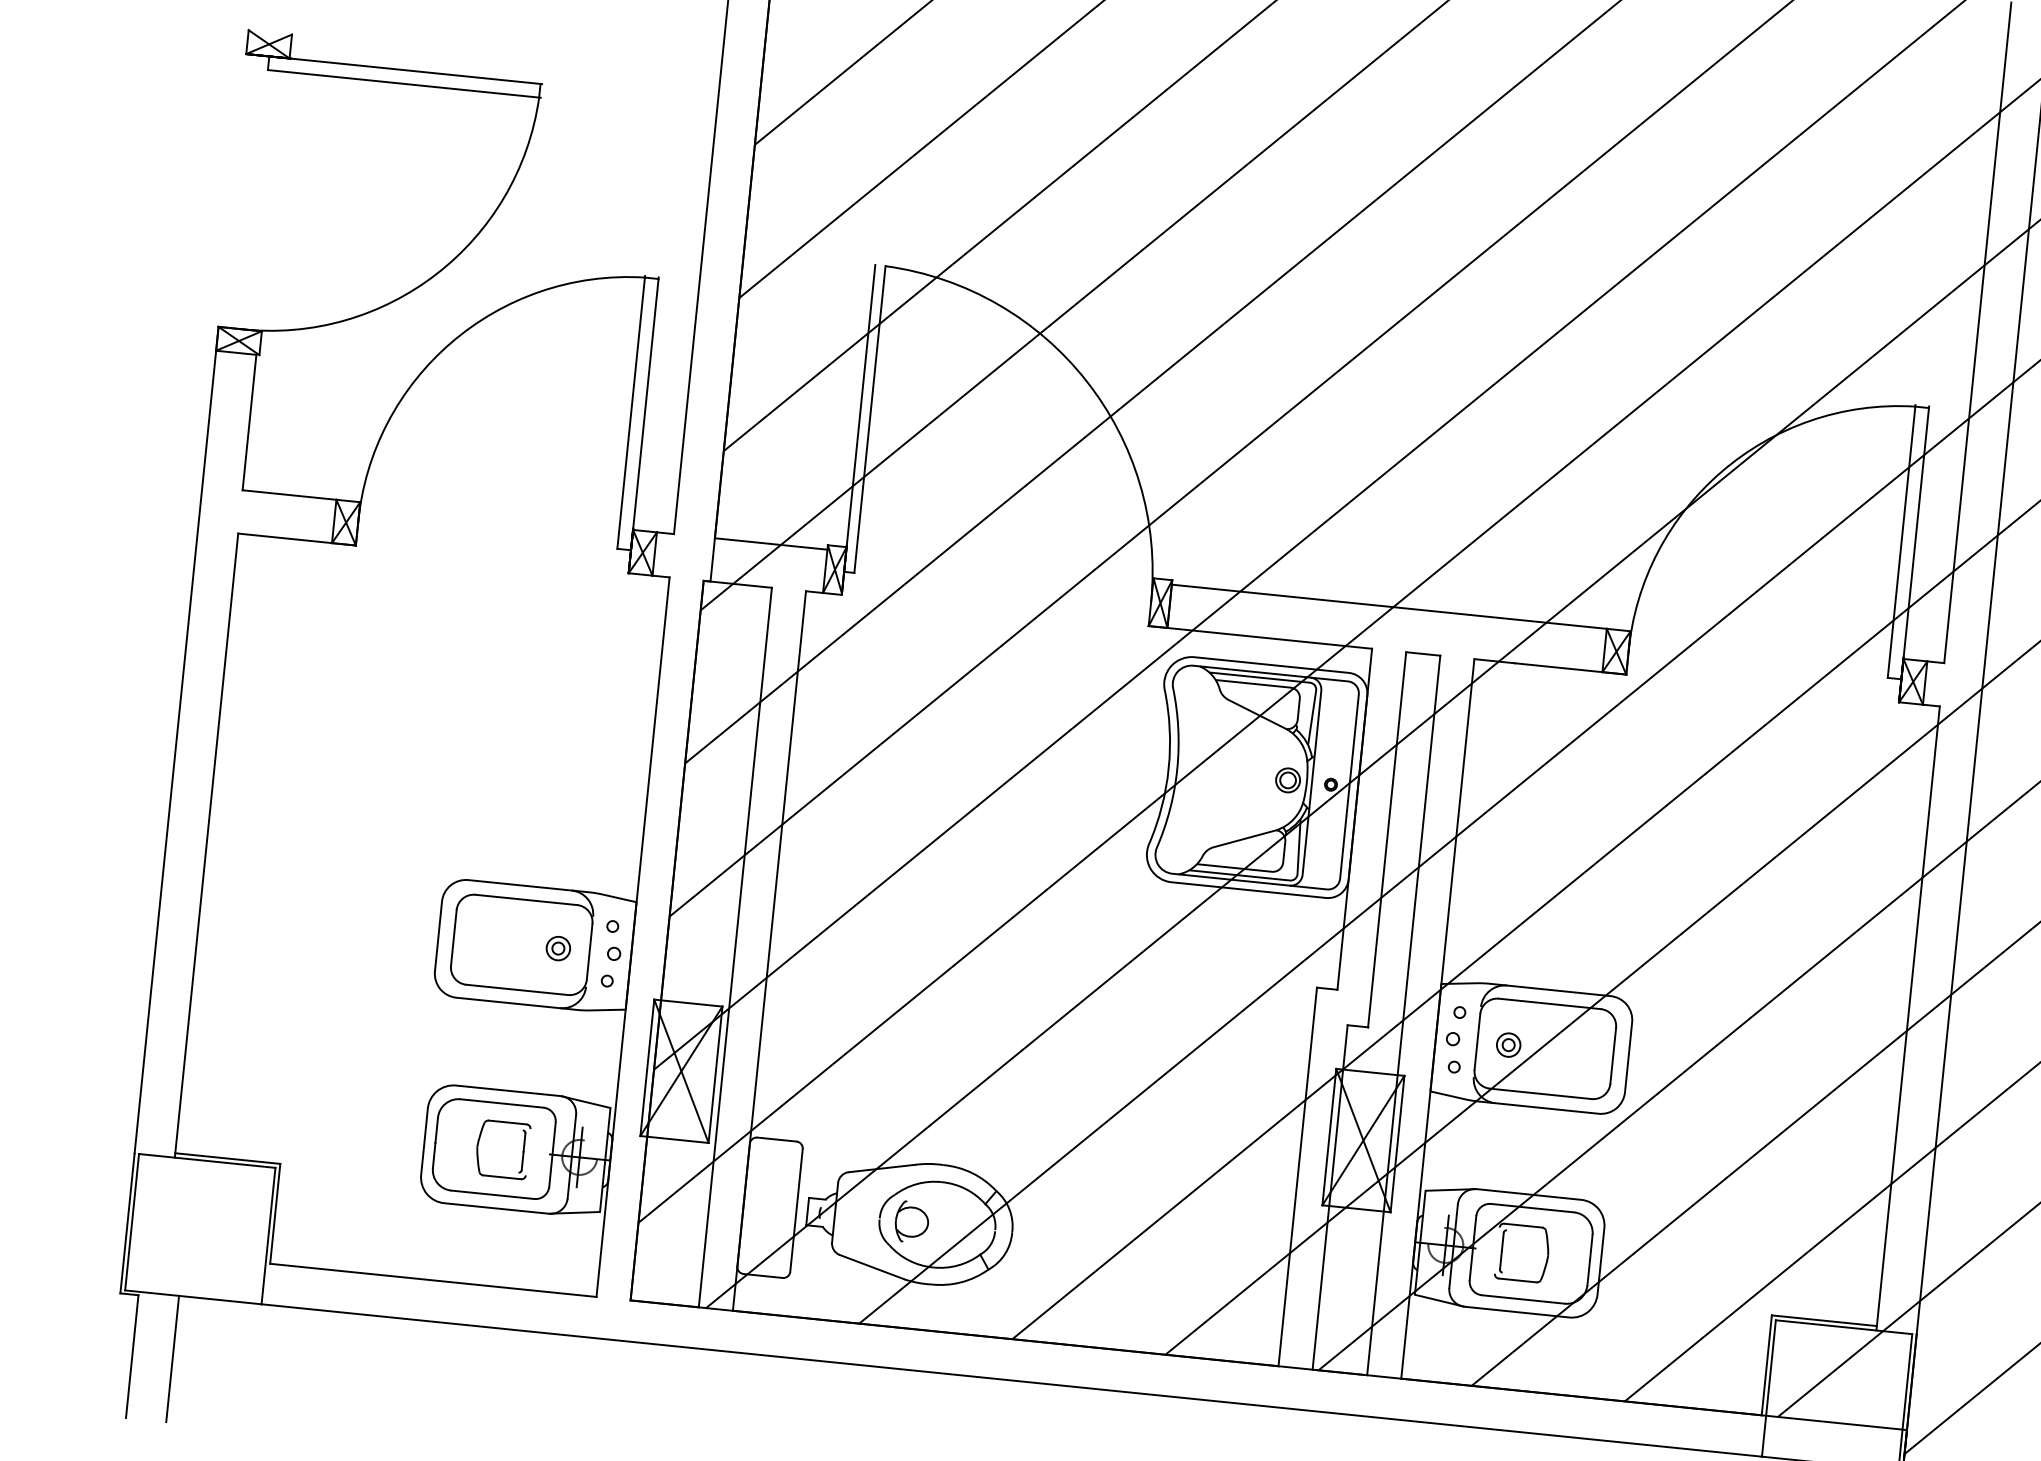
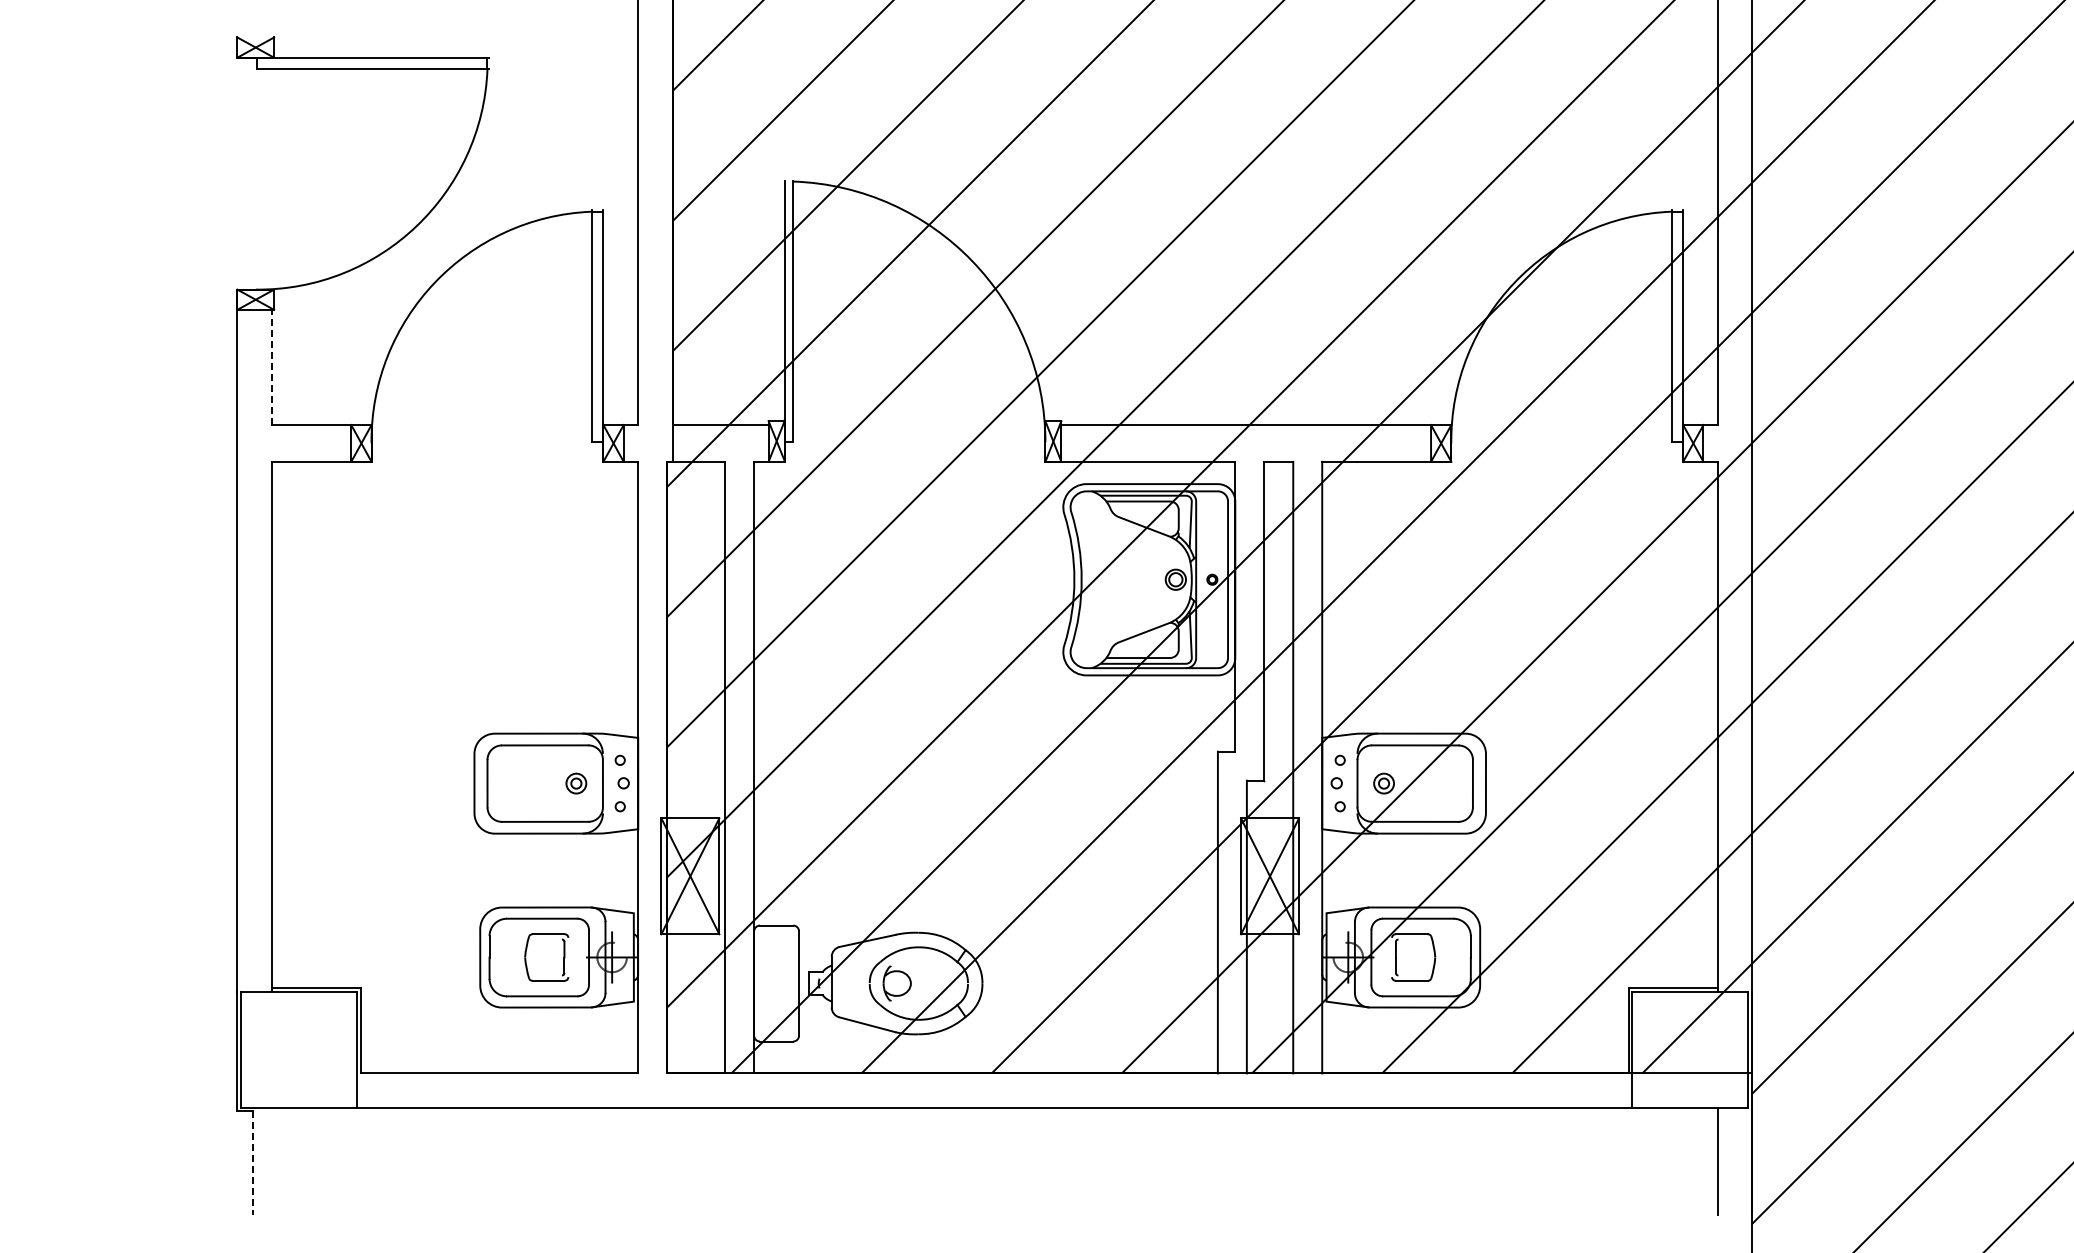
line: (249, 422) -> (271, 367), solid -> dashed
line: (131, 1356) -> (252, 1163), solid -> dashed
line: (172, 1358) -> (286, 1161), removed

